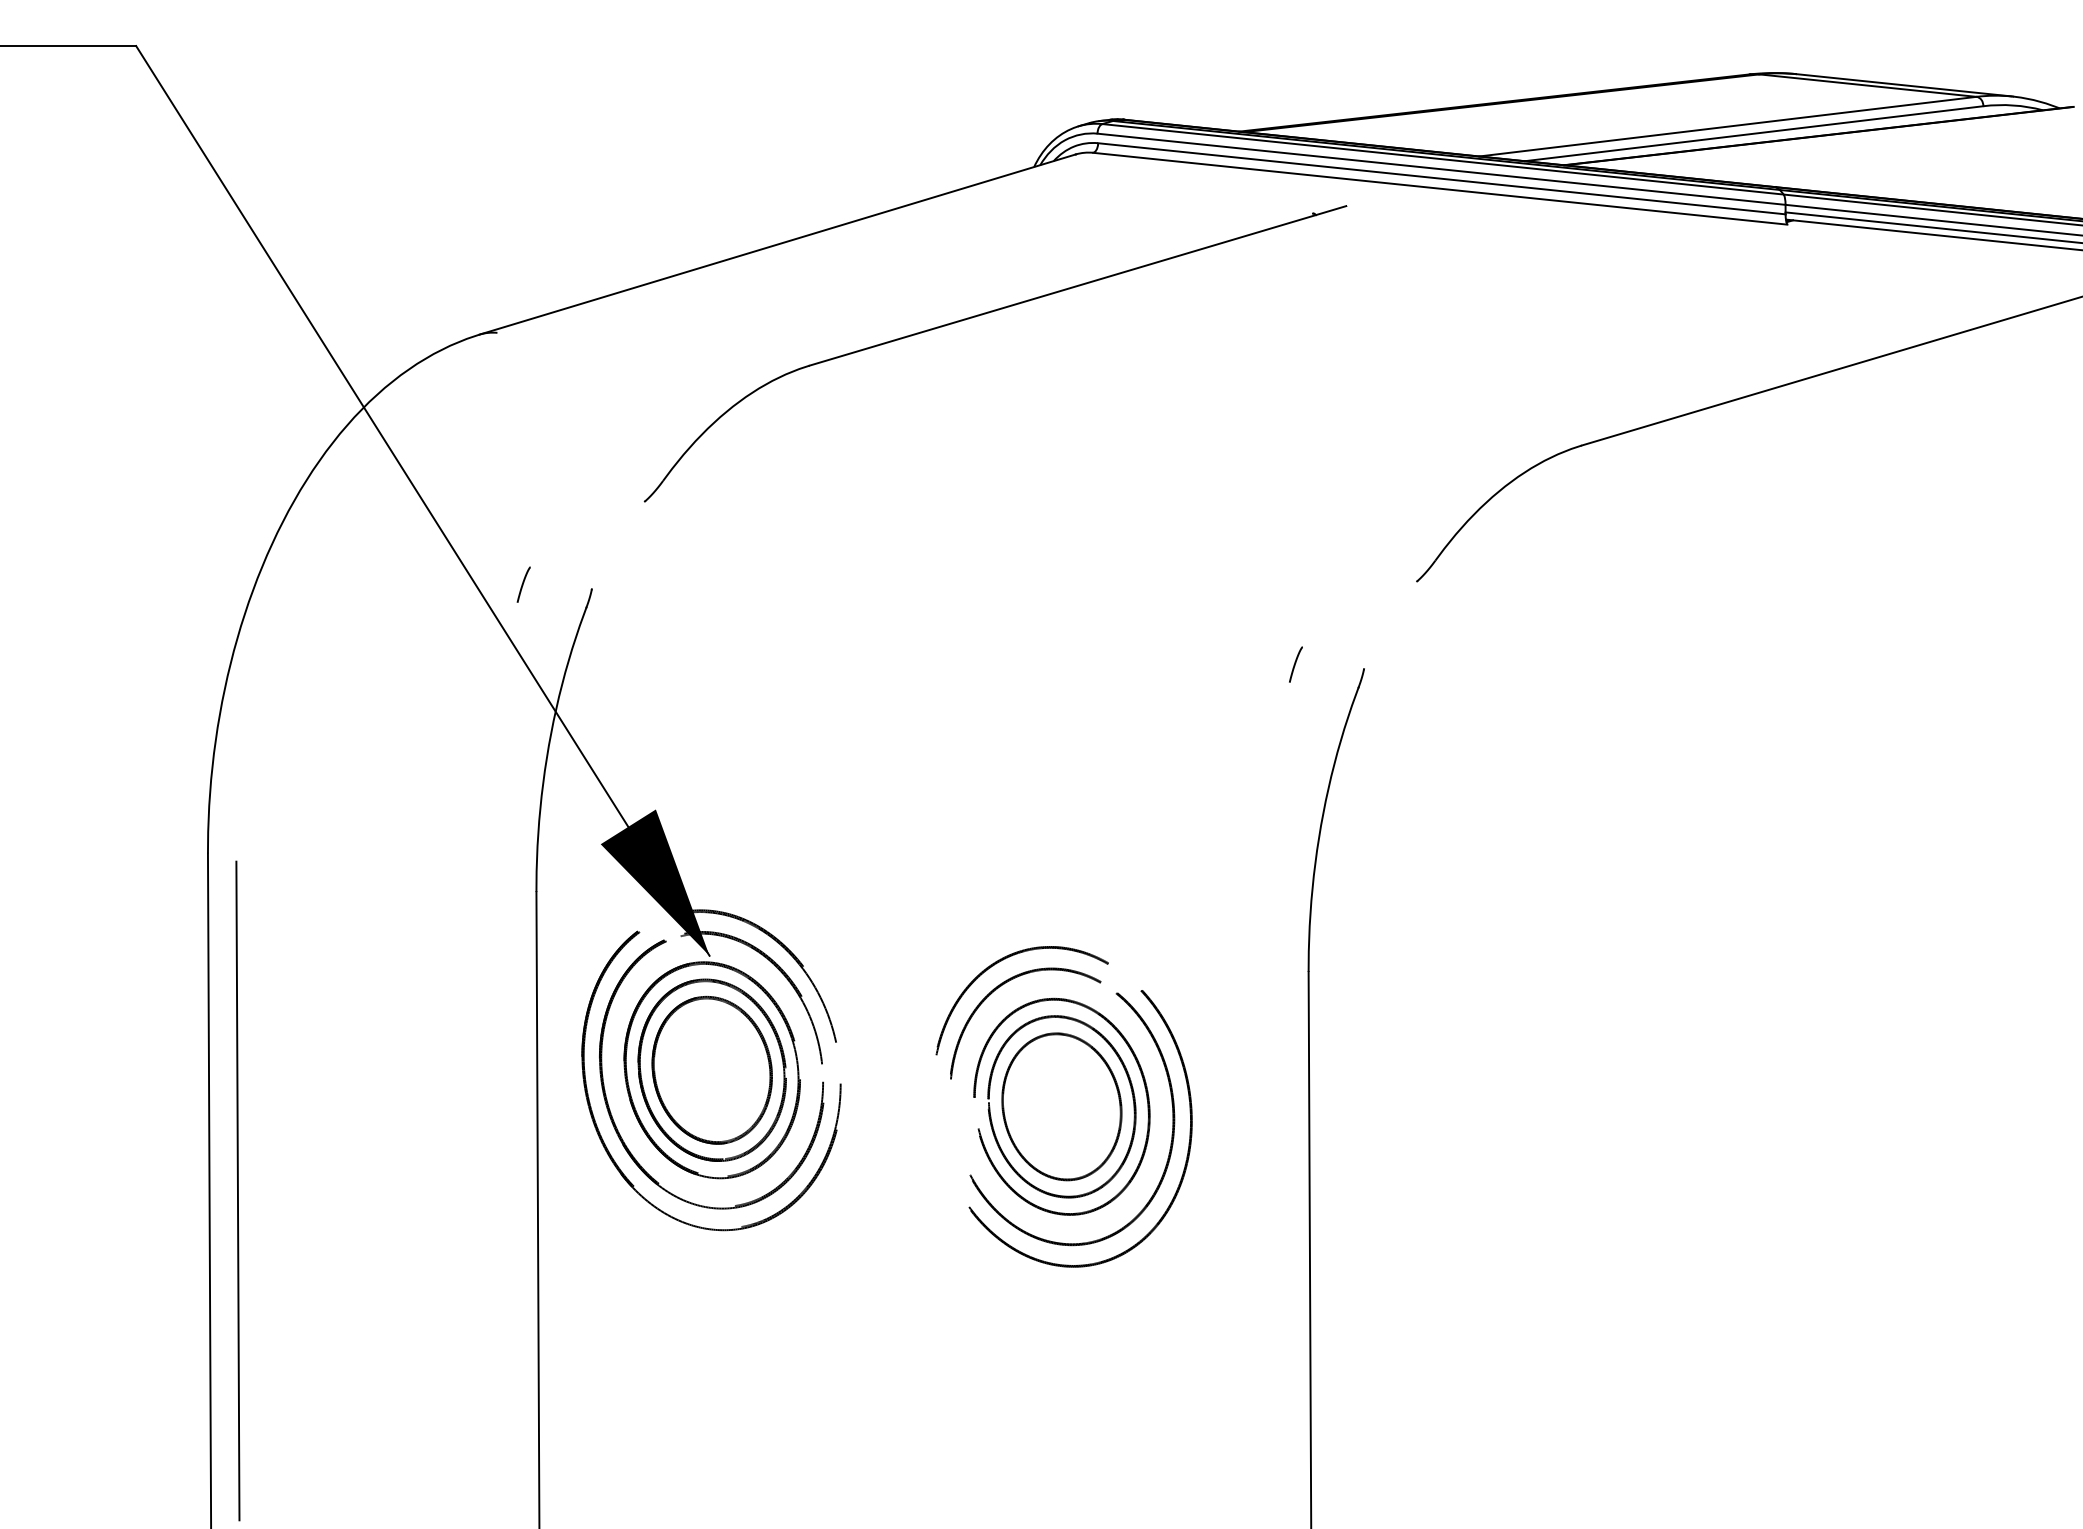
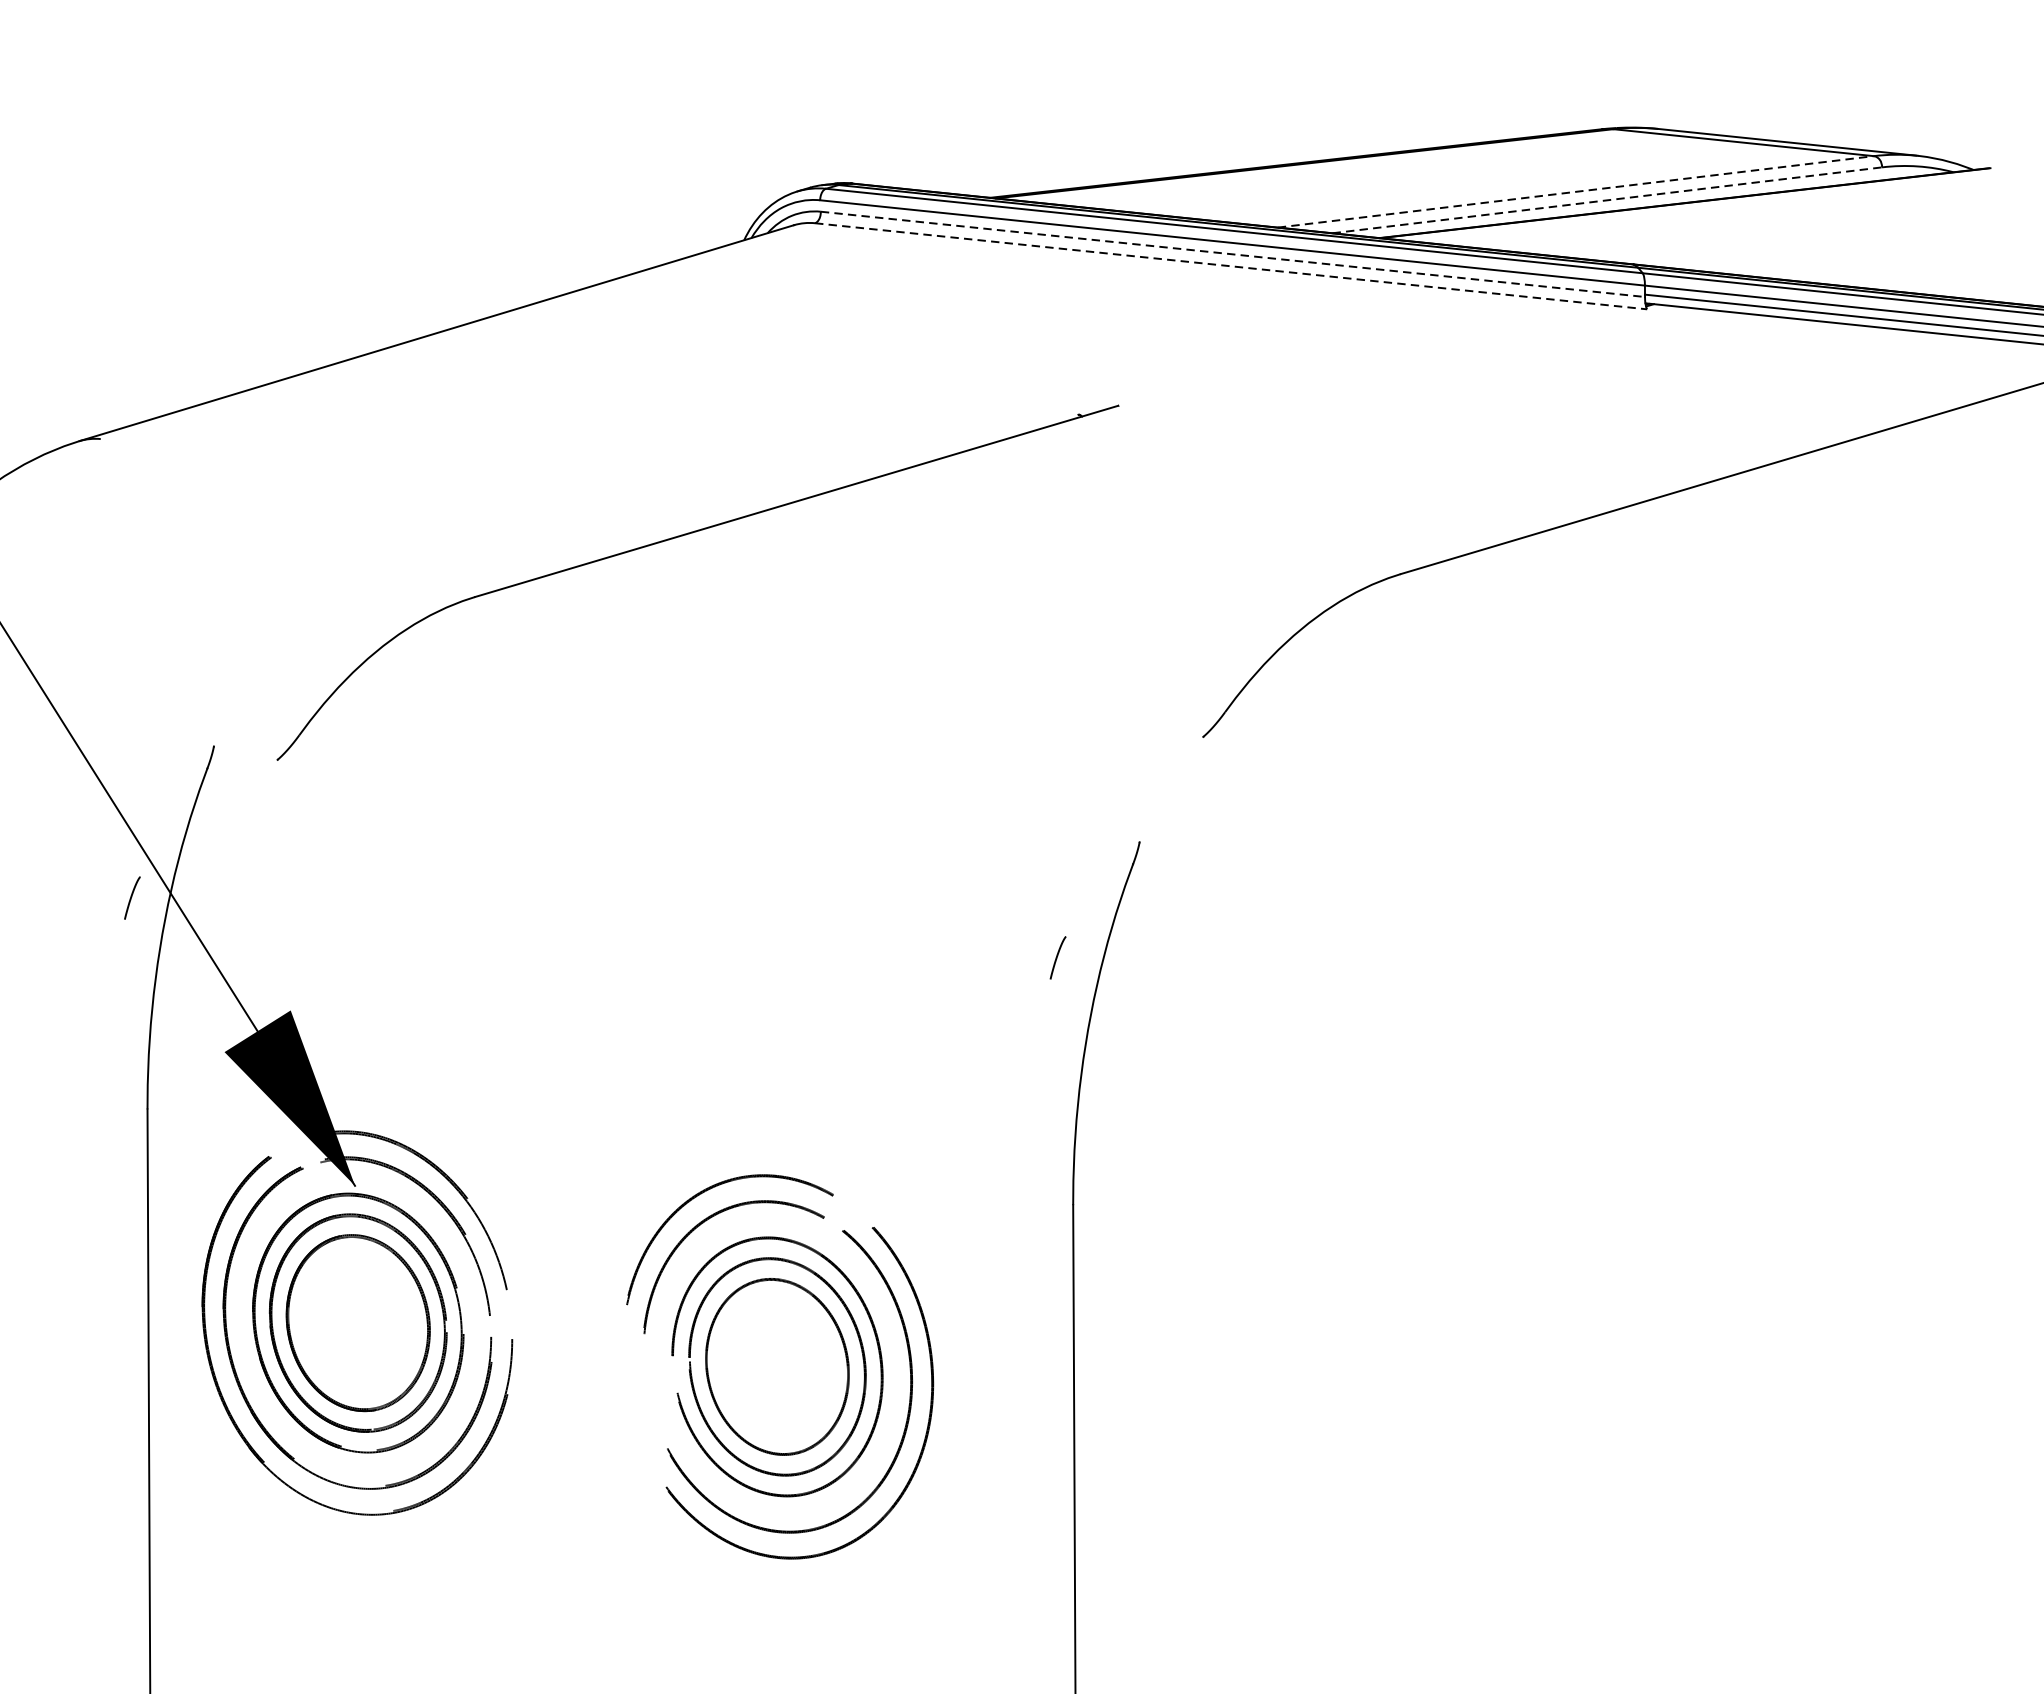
line: (1728, 126) -> (1576, 191), solid -> dashed
line: (1754, 133) -> (1607, 200), solid -> dashed
line: (1441, 178) -> (1232, 254), solid -> dashed
line: (1440, 188) -> (1231, 266), solid -> dashed
part: (982, 315) -> (682, 536), moved
curve: (523, 584) -> (131, 897), moved
curve: (1295, 664) -> (1057, 957), moved

